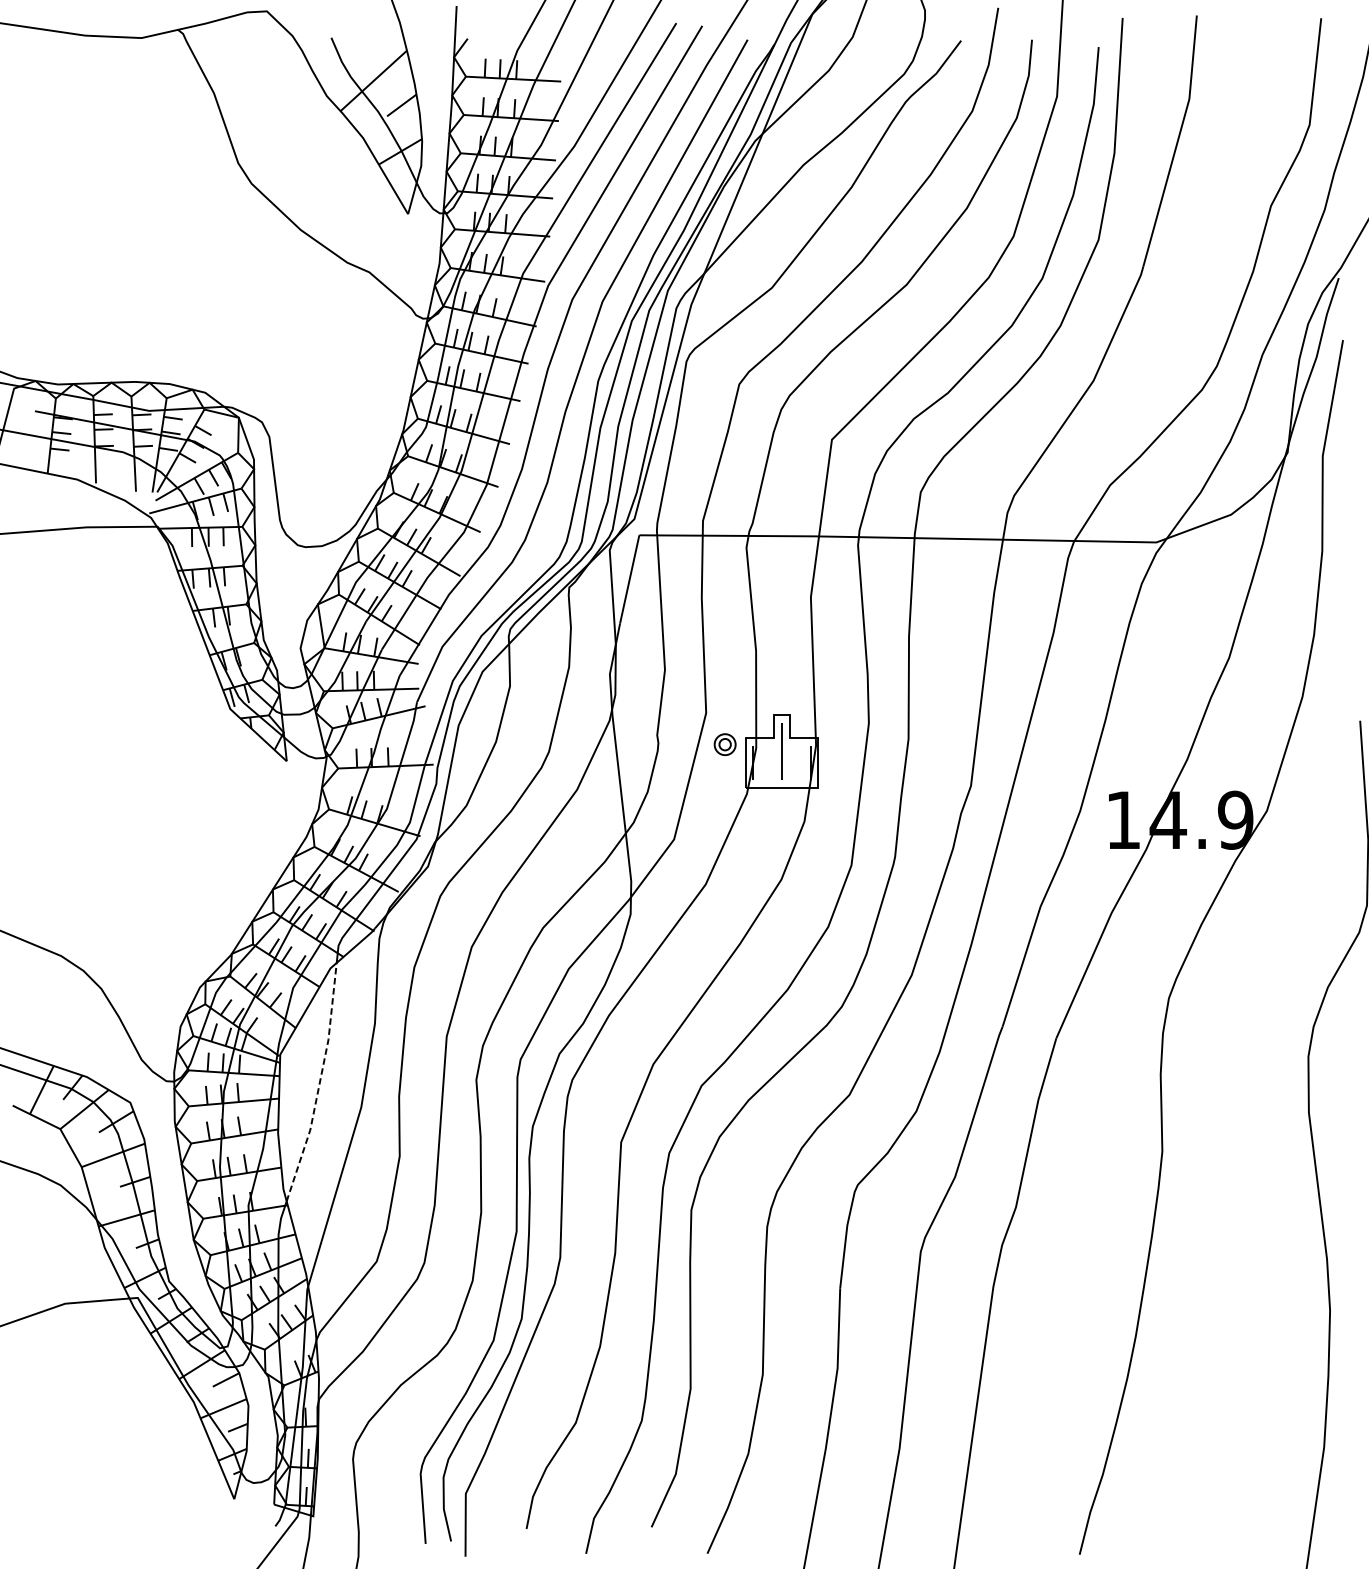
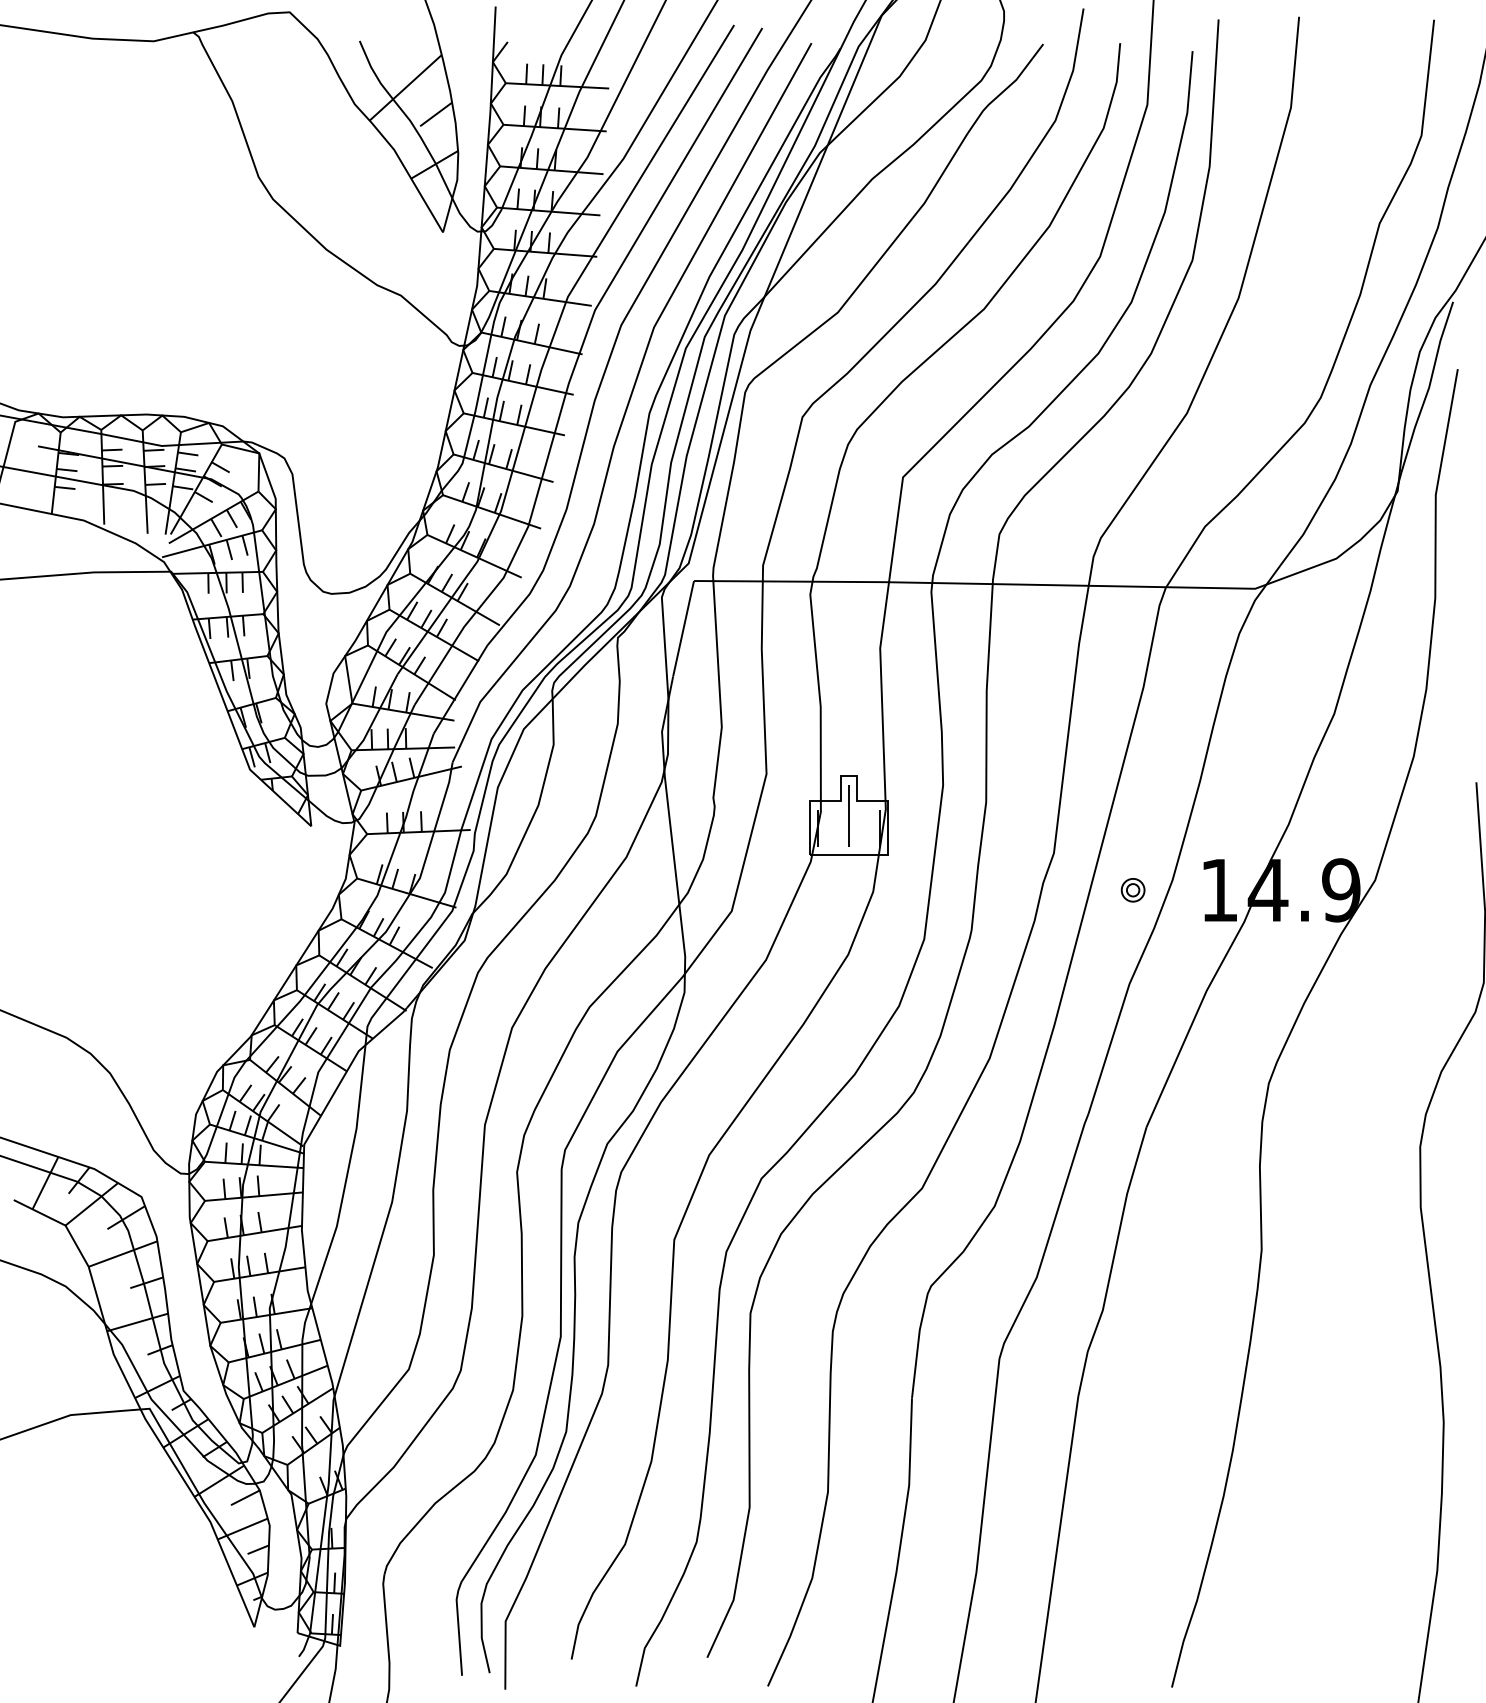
part: (724, 744) -> (1132, 890), moved
line: (319, 1083) -> (346, 1176), dashed -> solid

